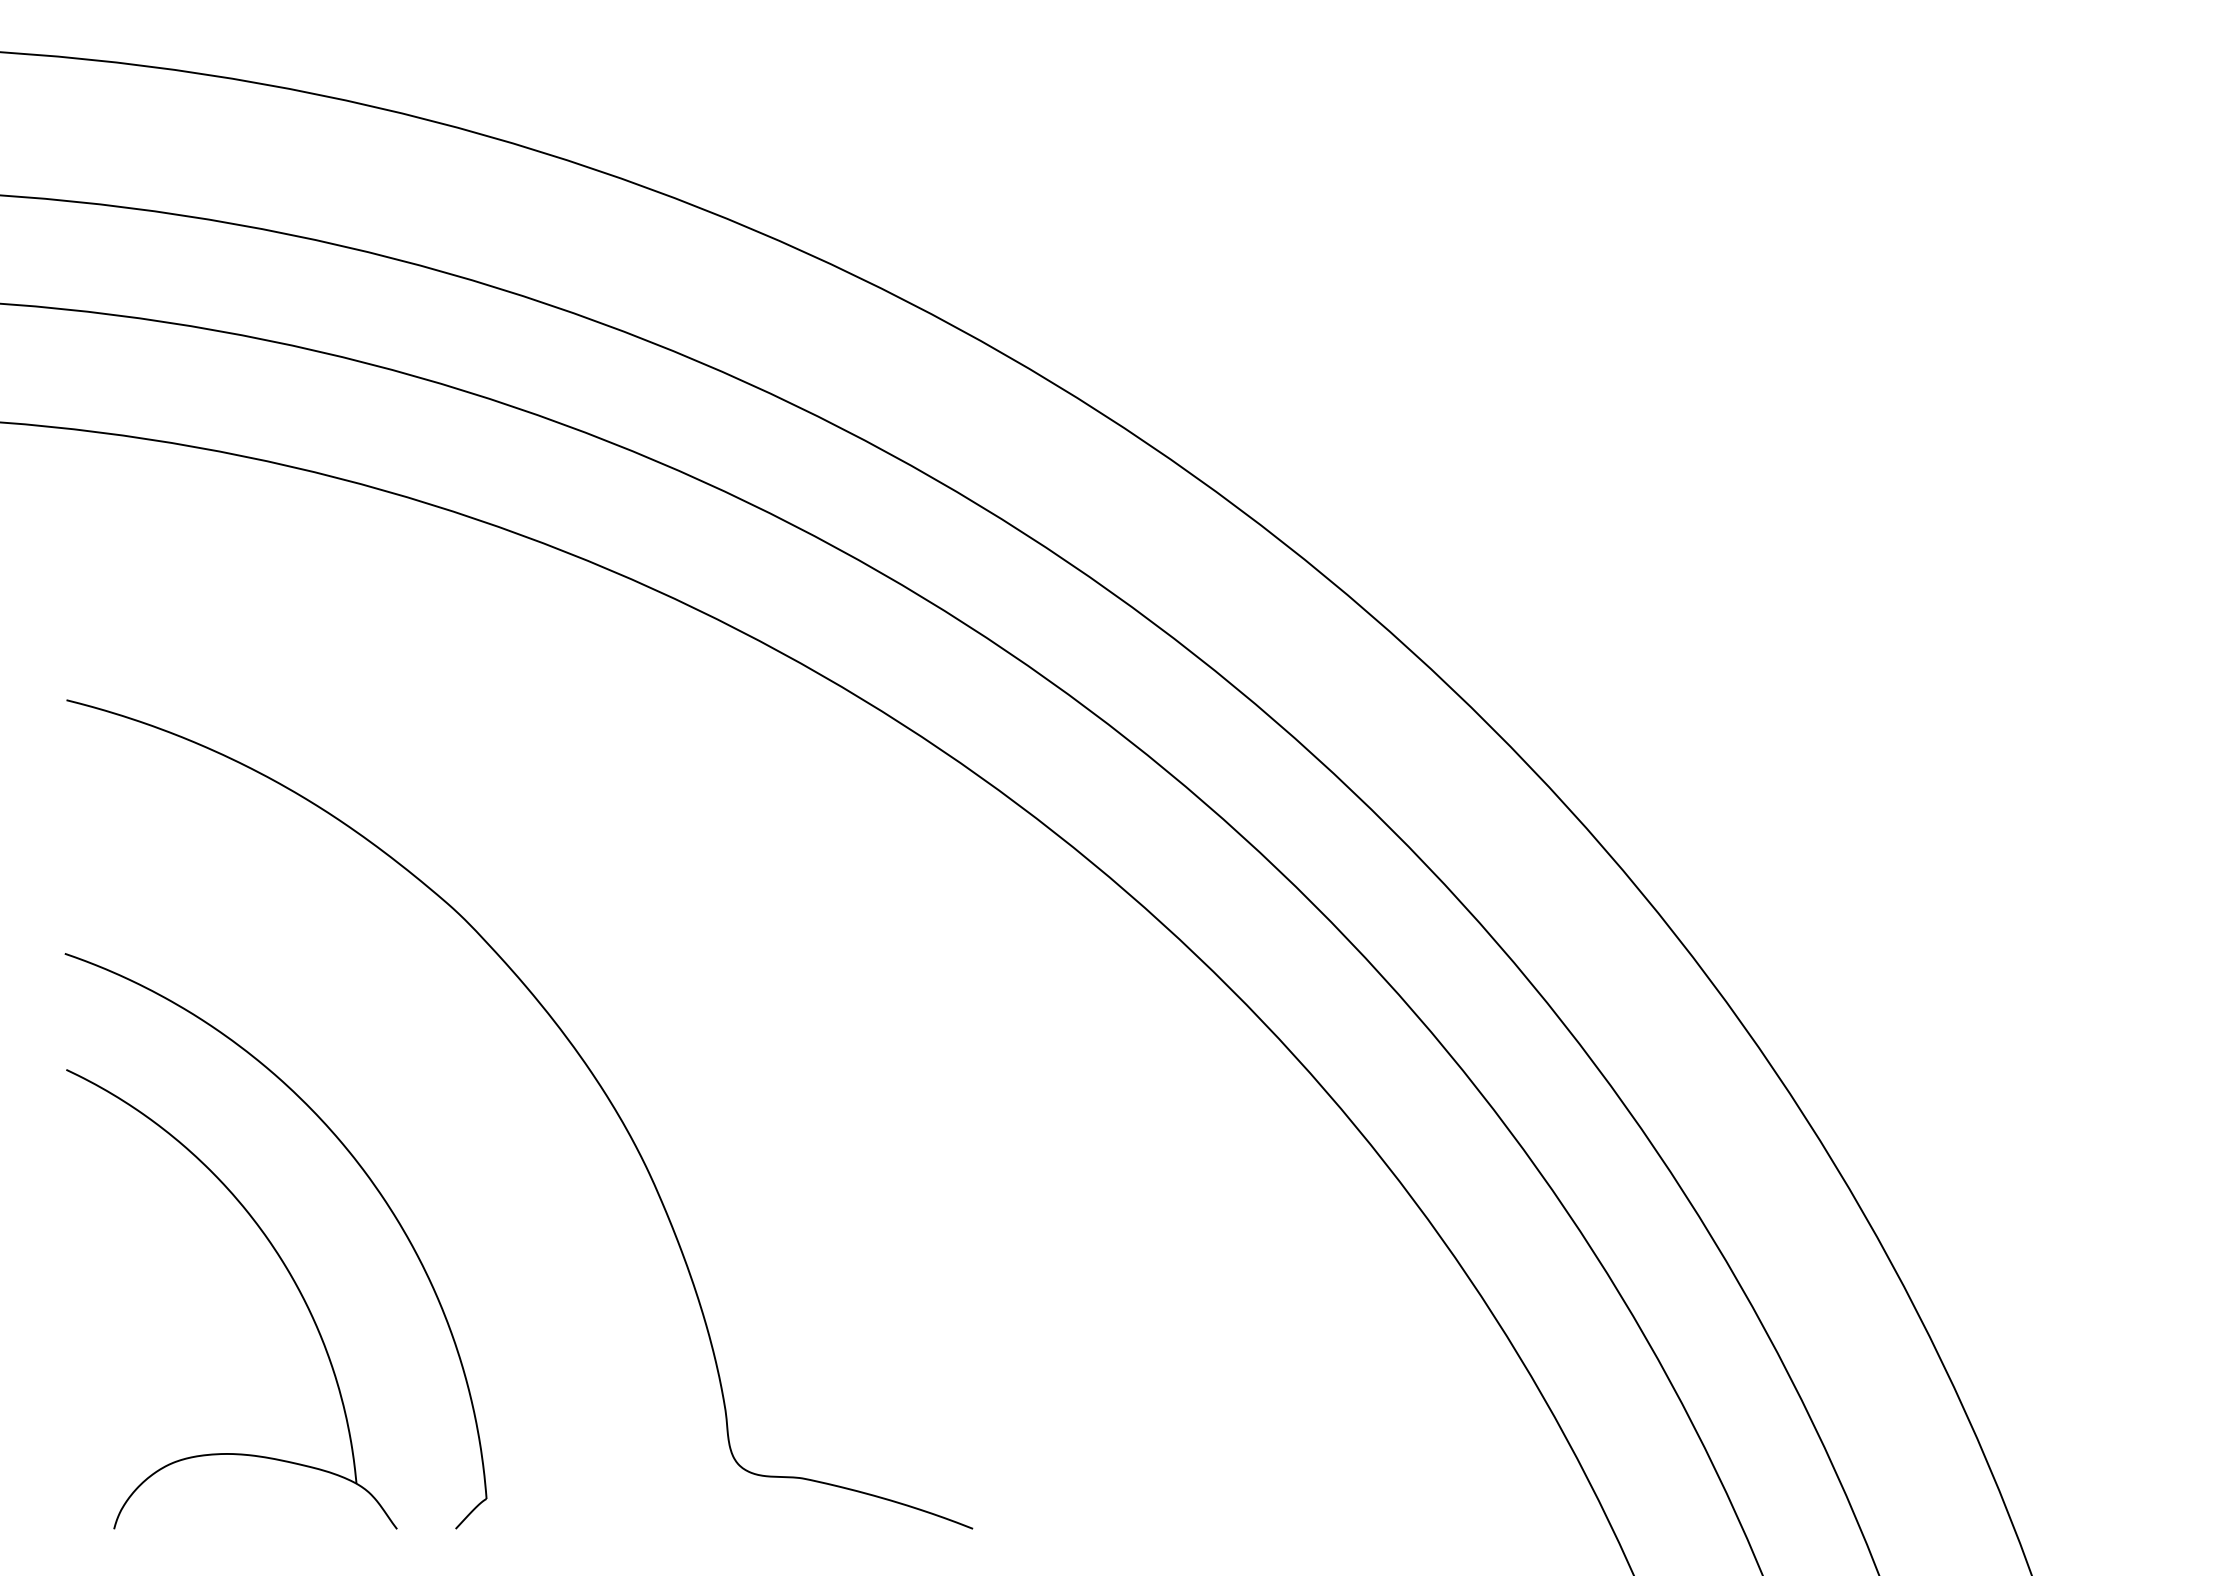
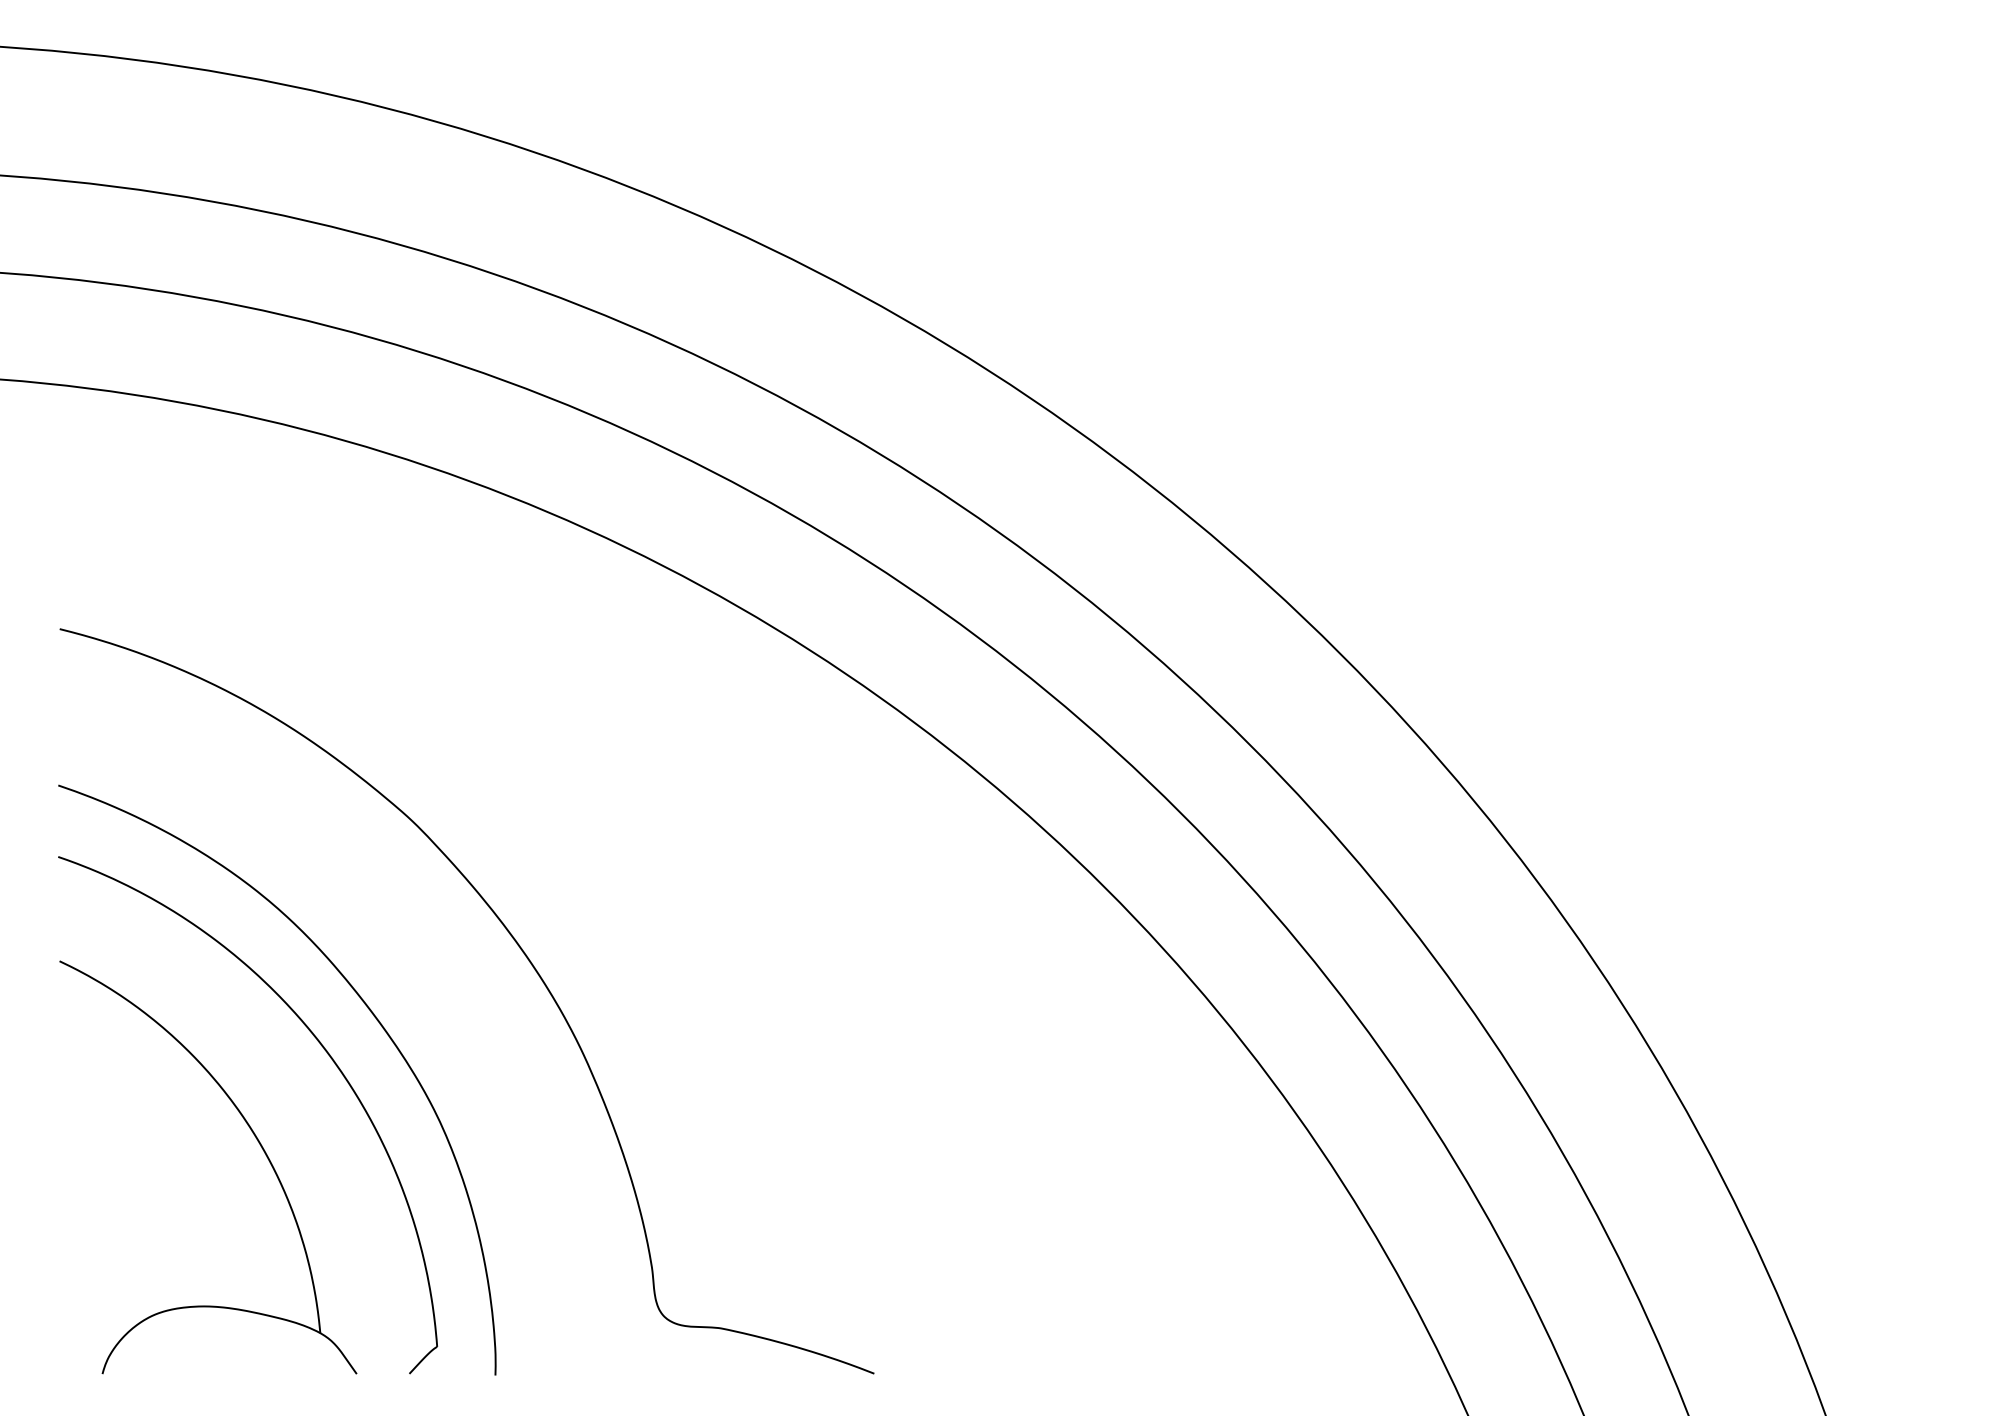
curve: (411, 1125) -> (369, 1011), added

